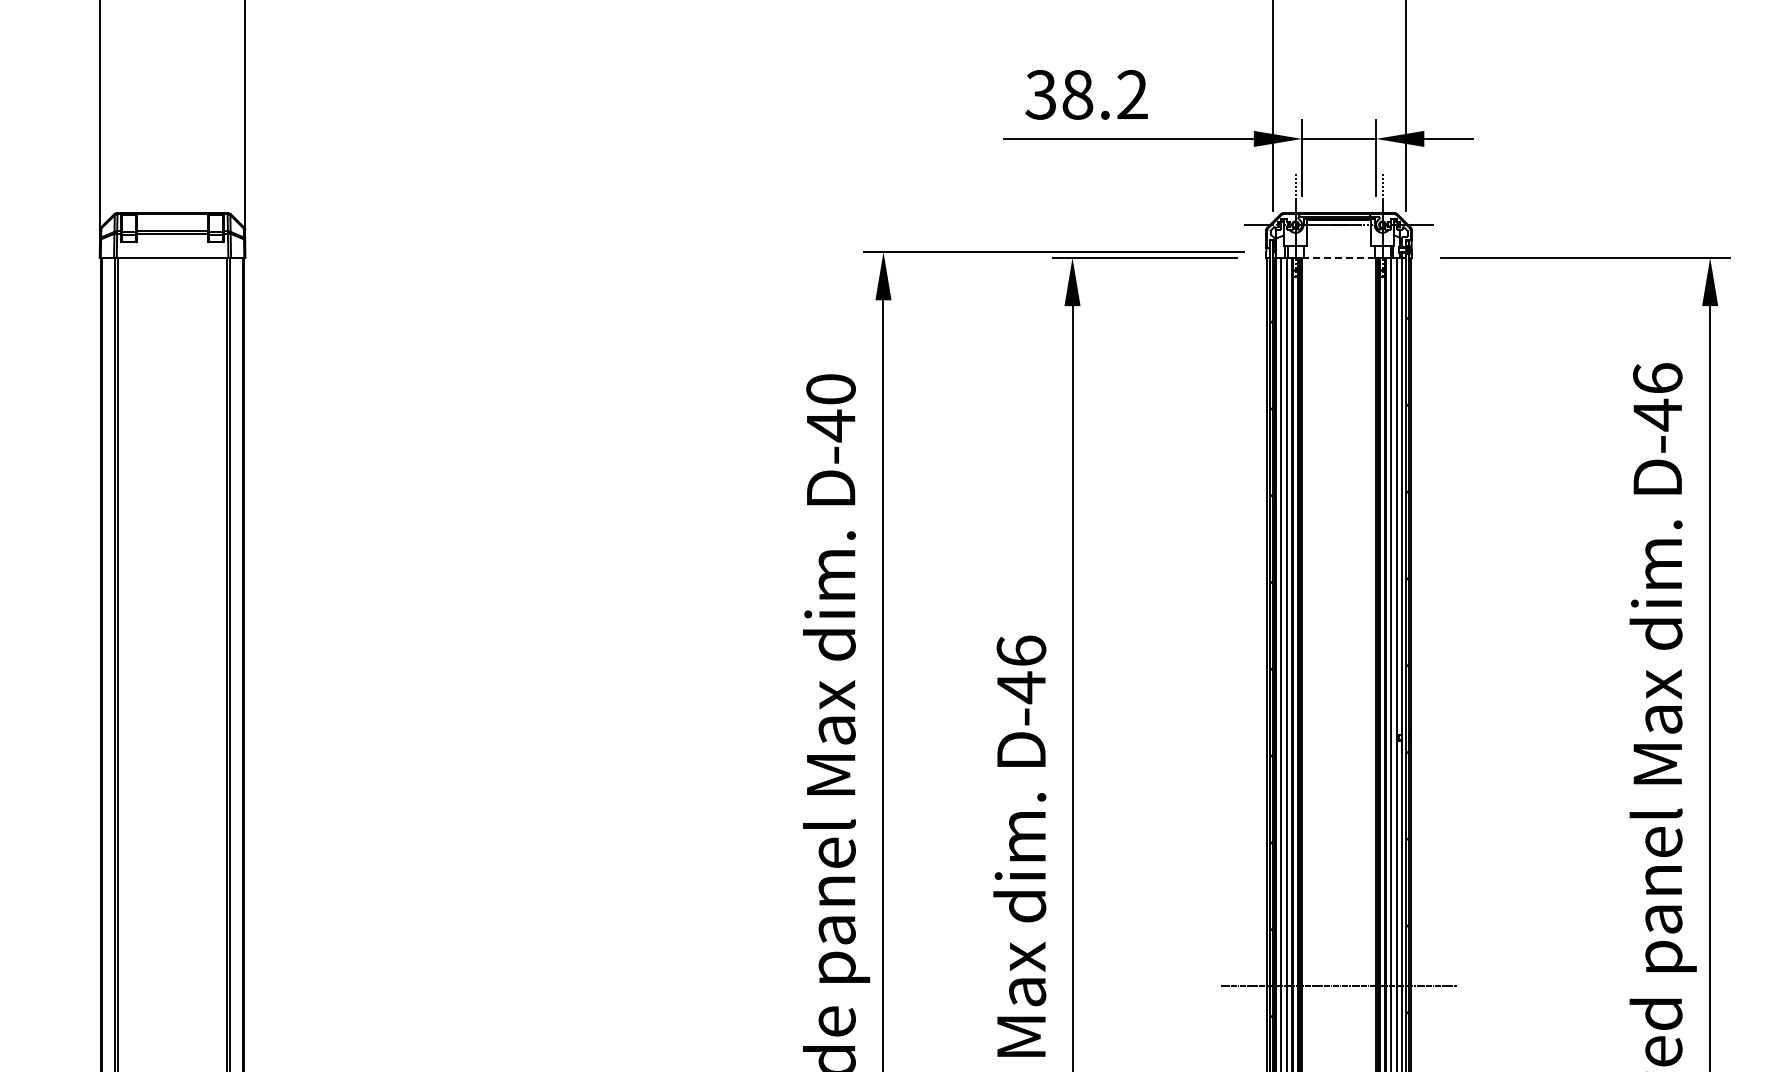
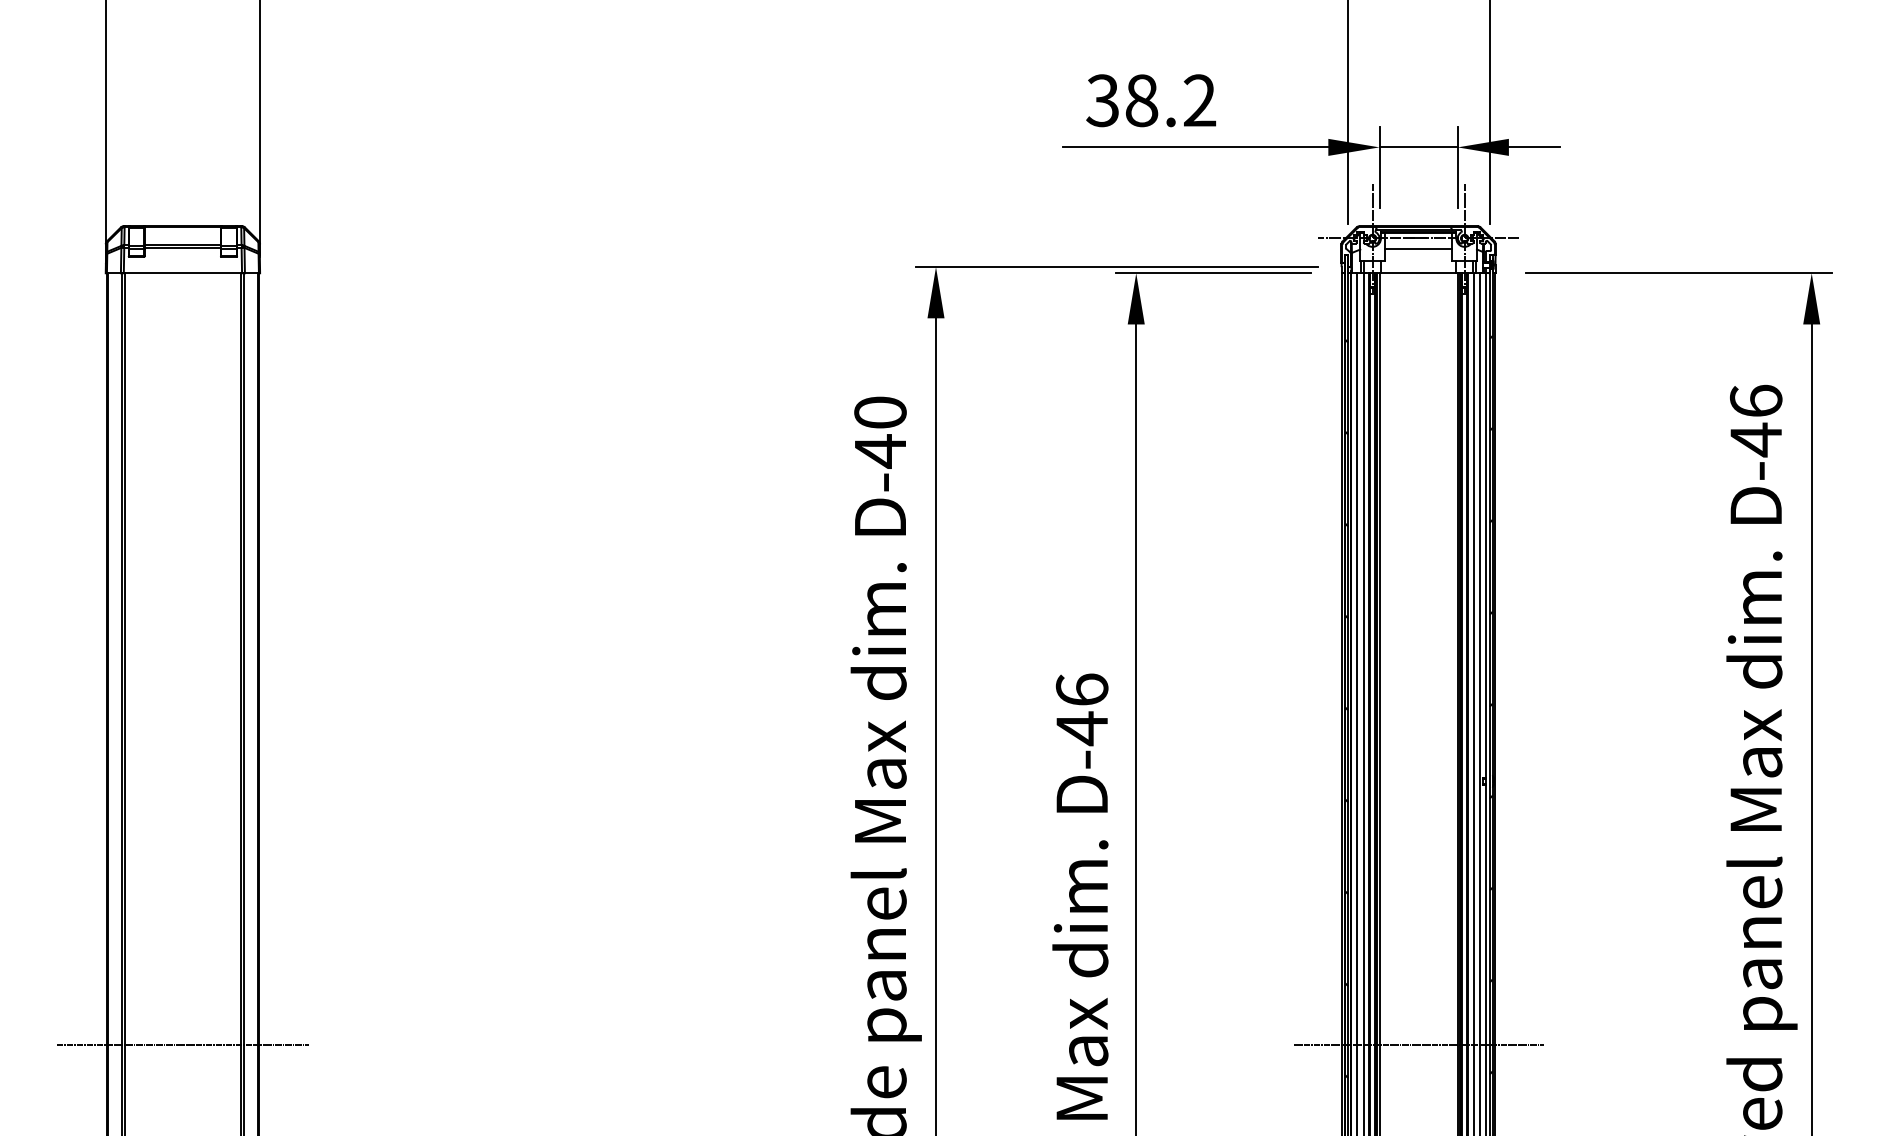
line: (1338, 235) -> (1418, 249), added
line: (1339, 257) -> (1419, 272), dashed -> solid
line: (172, 986) -> (182, 1045), added

